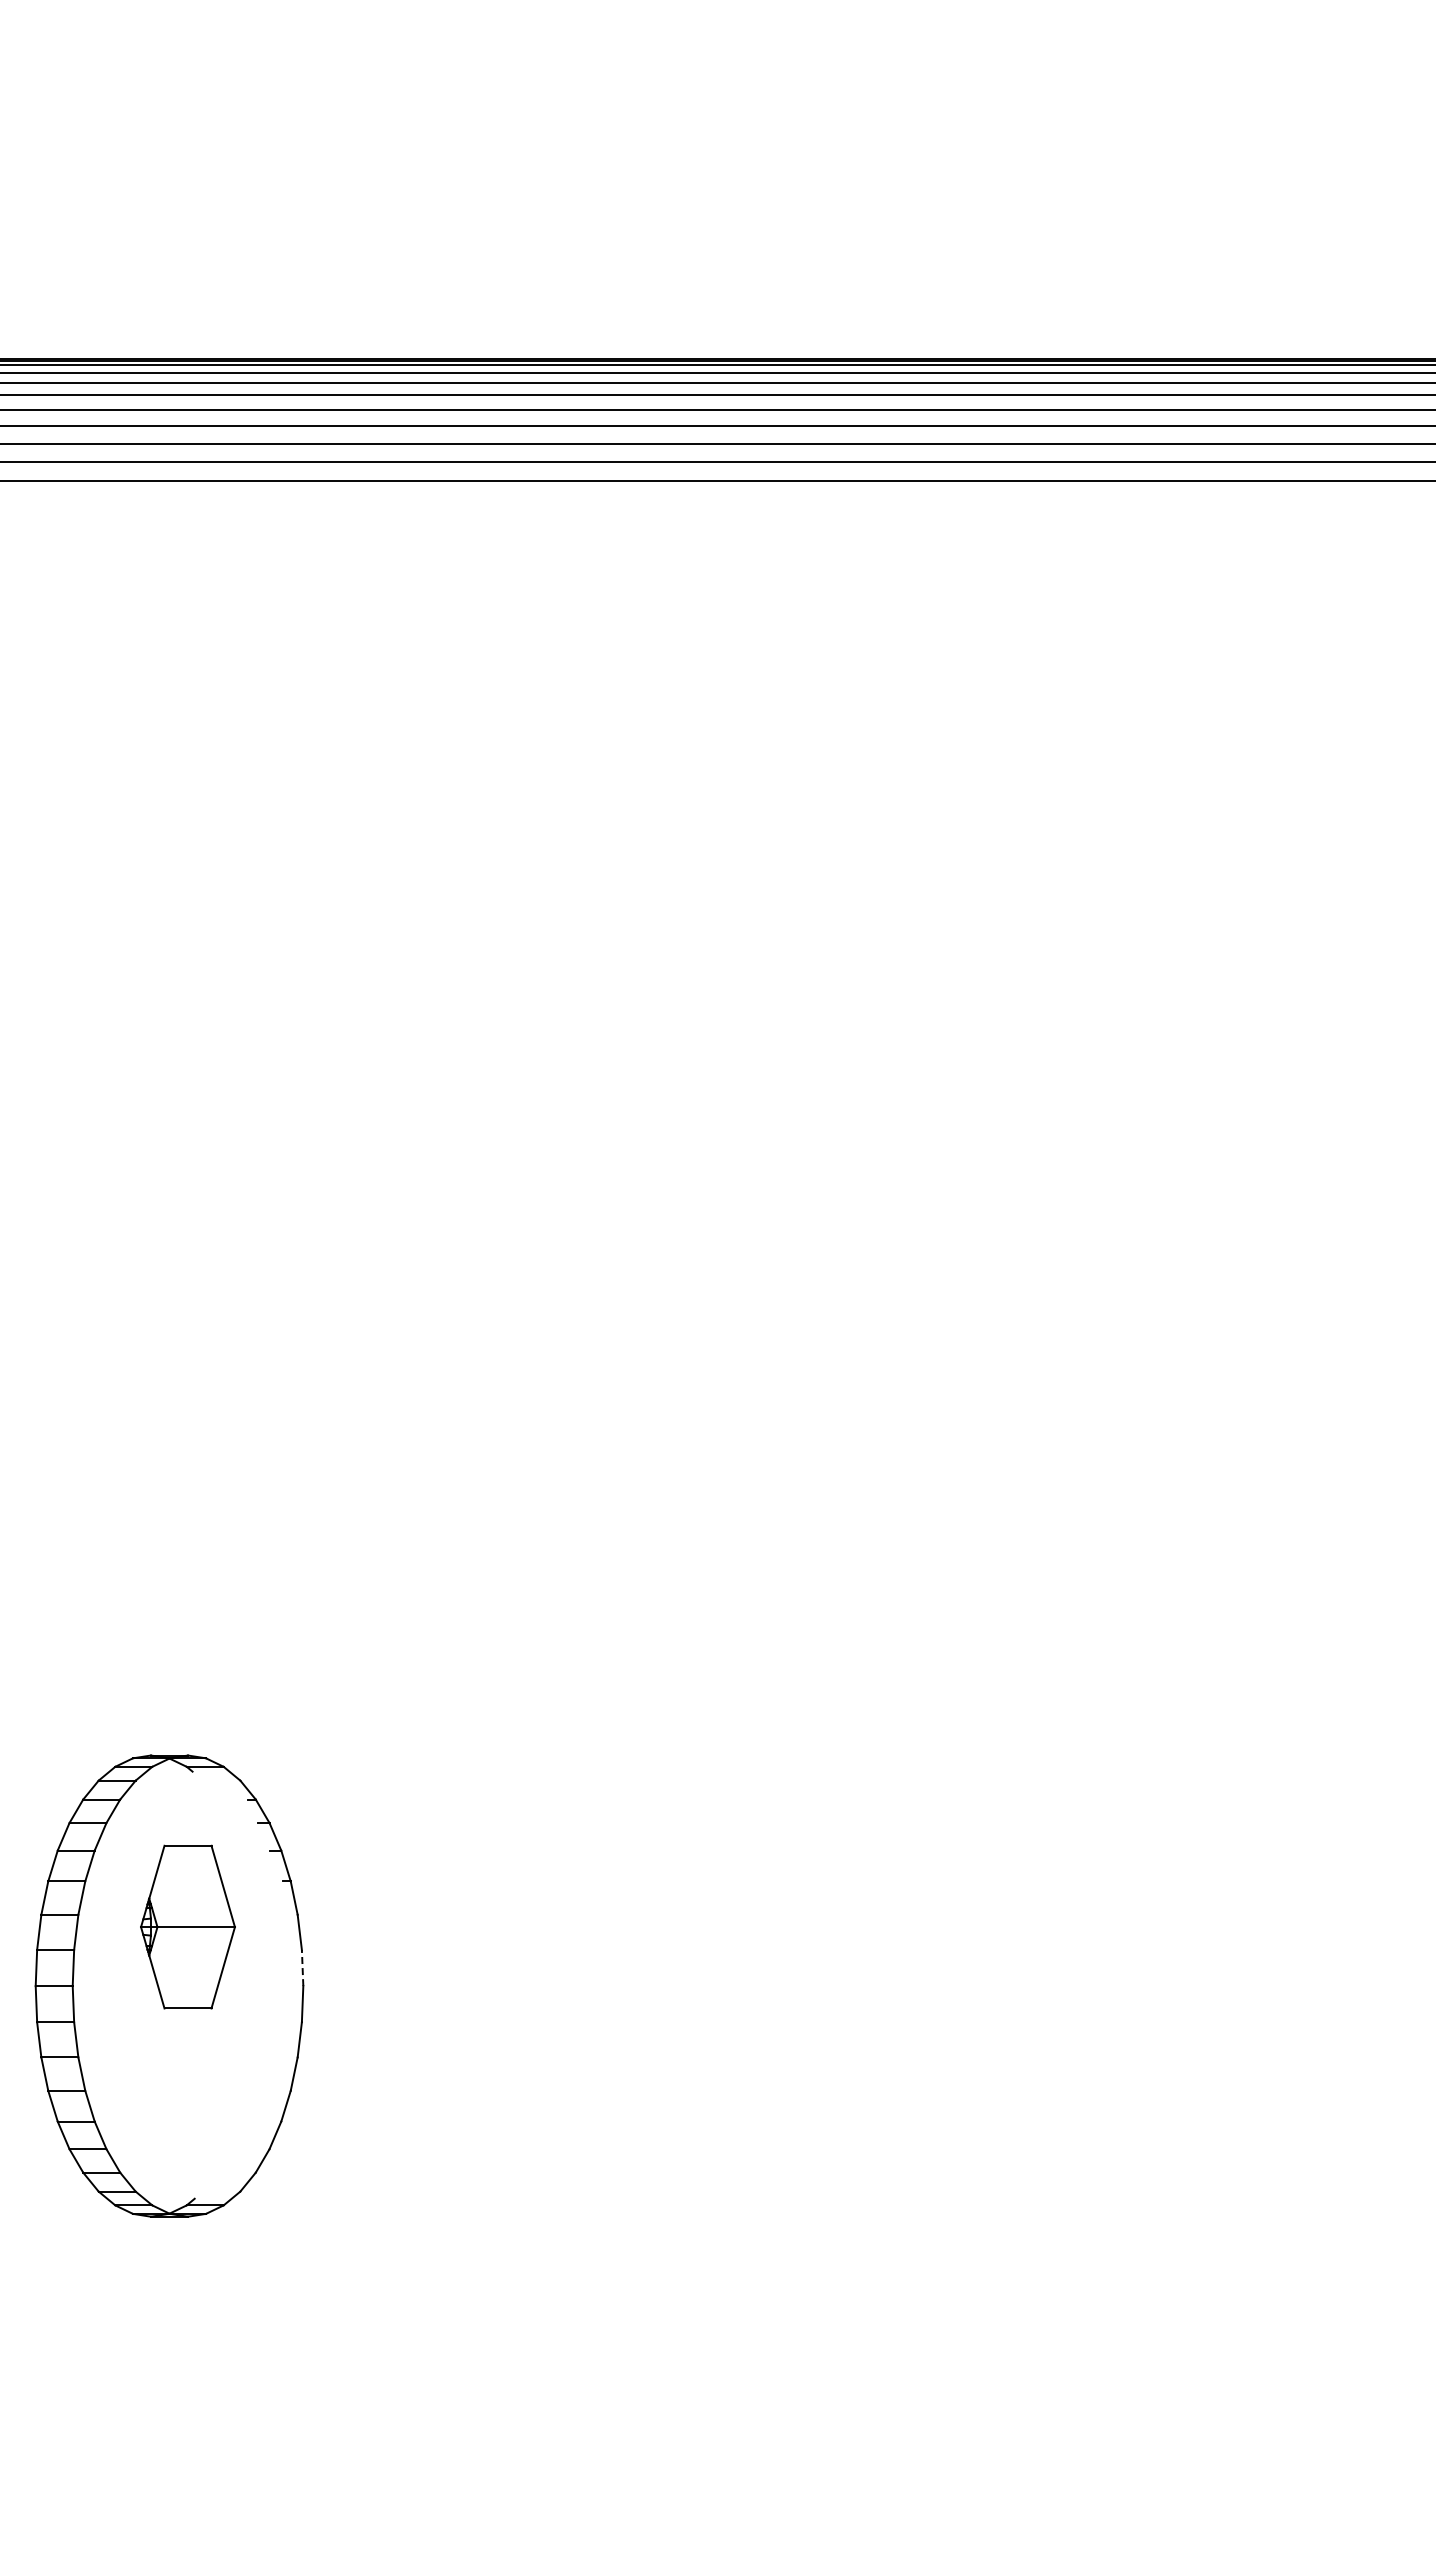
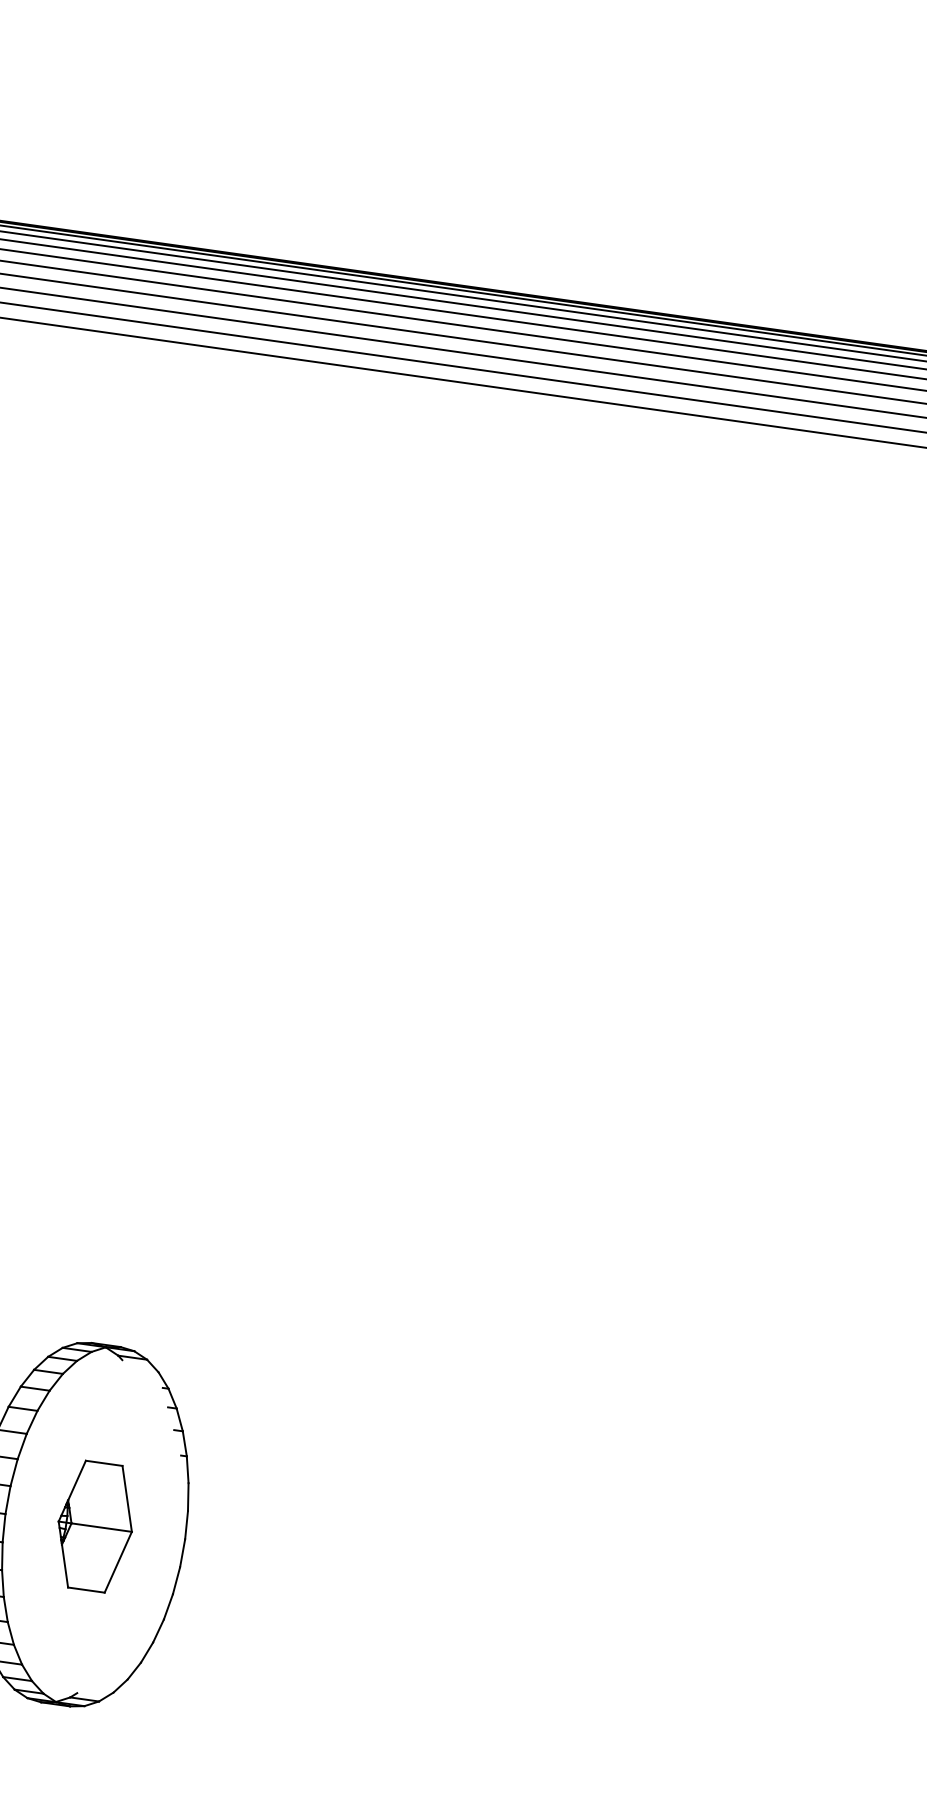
part: (187, 1926) -> (94, 1526), moved
line: (302, 1967) -> (186, 1524), dashed -> solid

